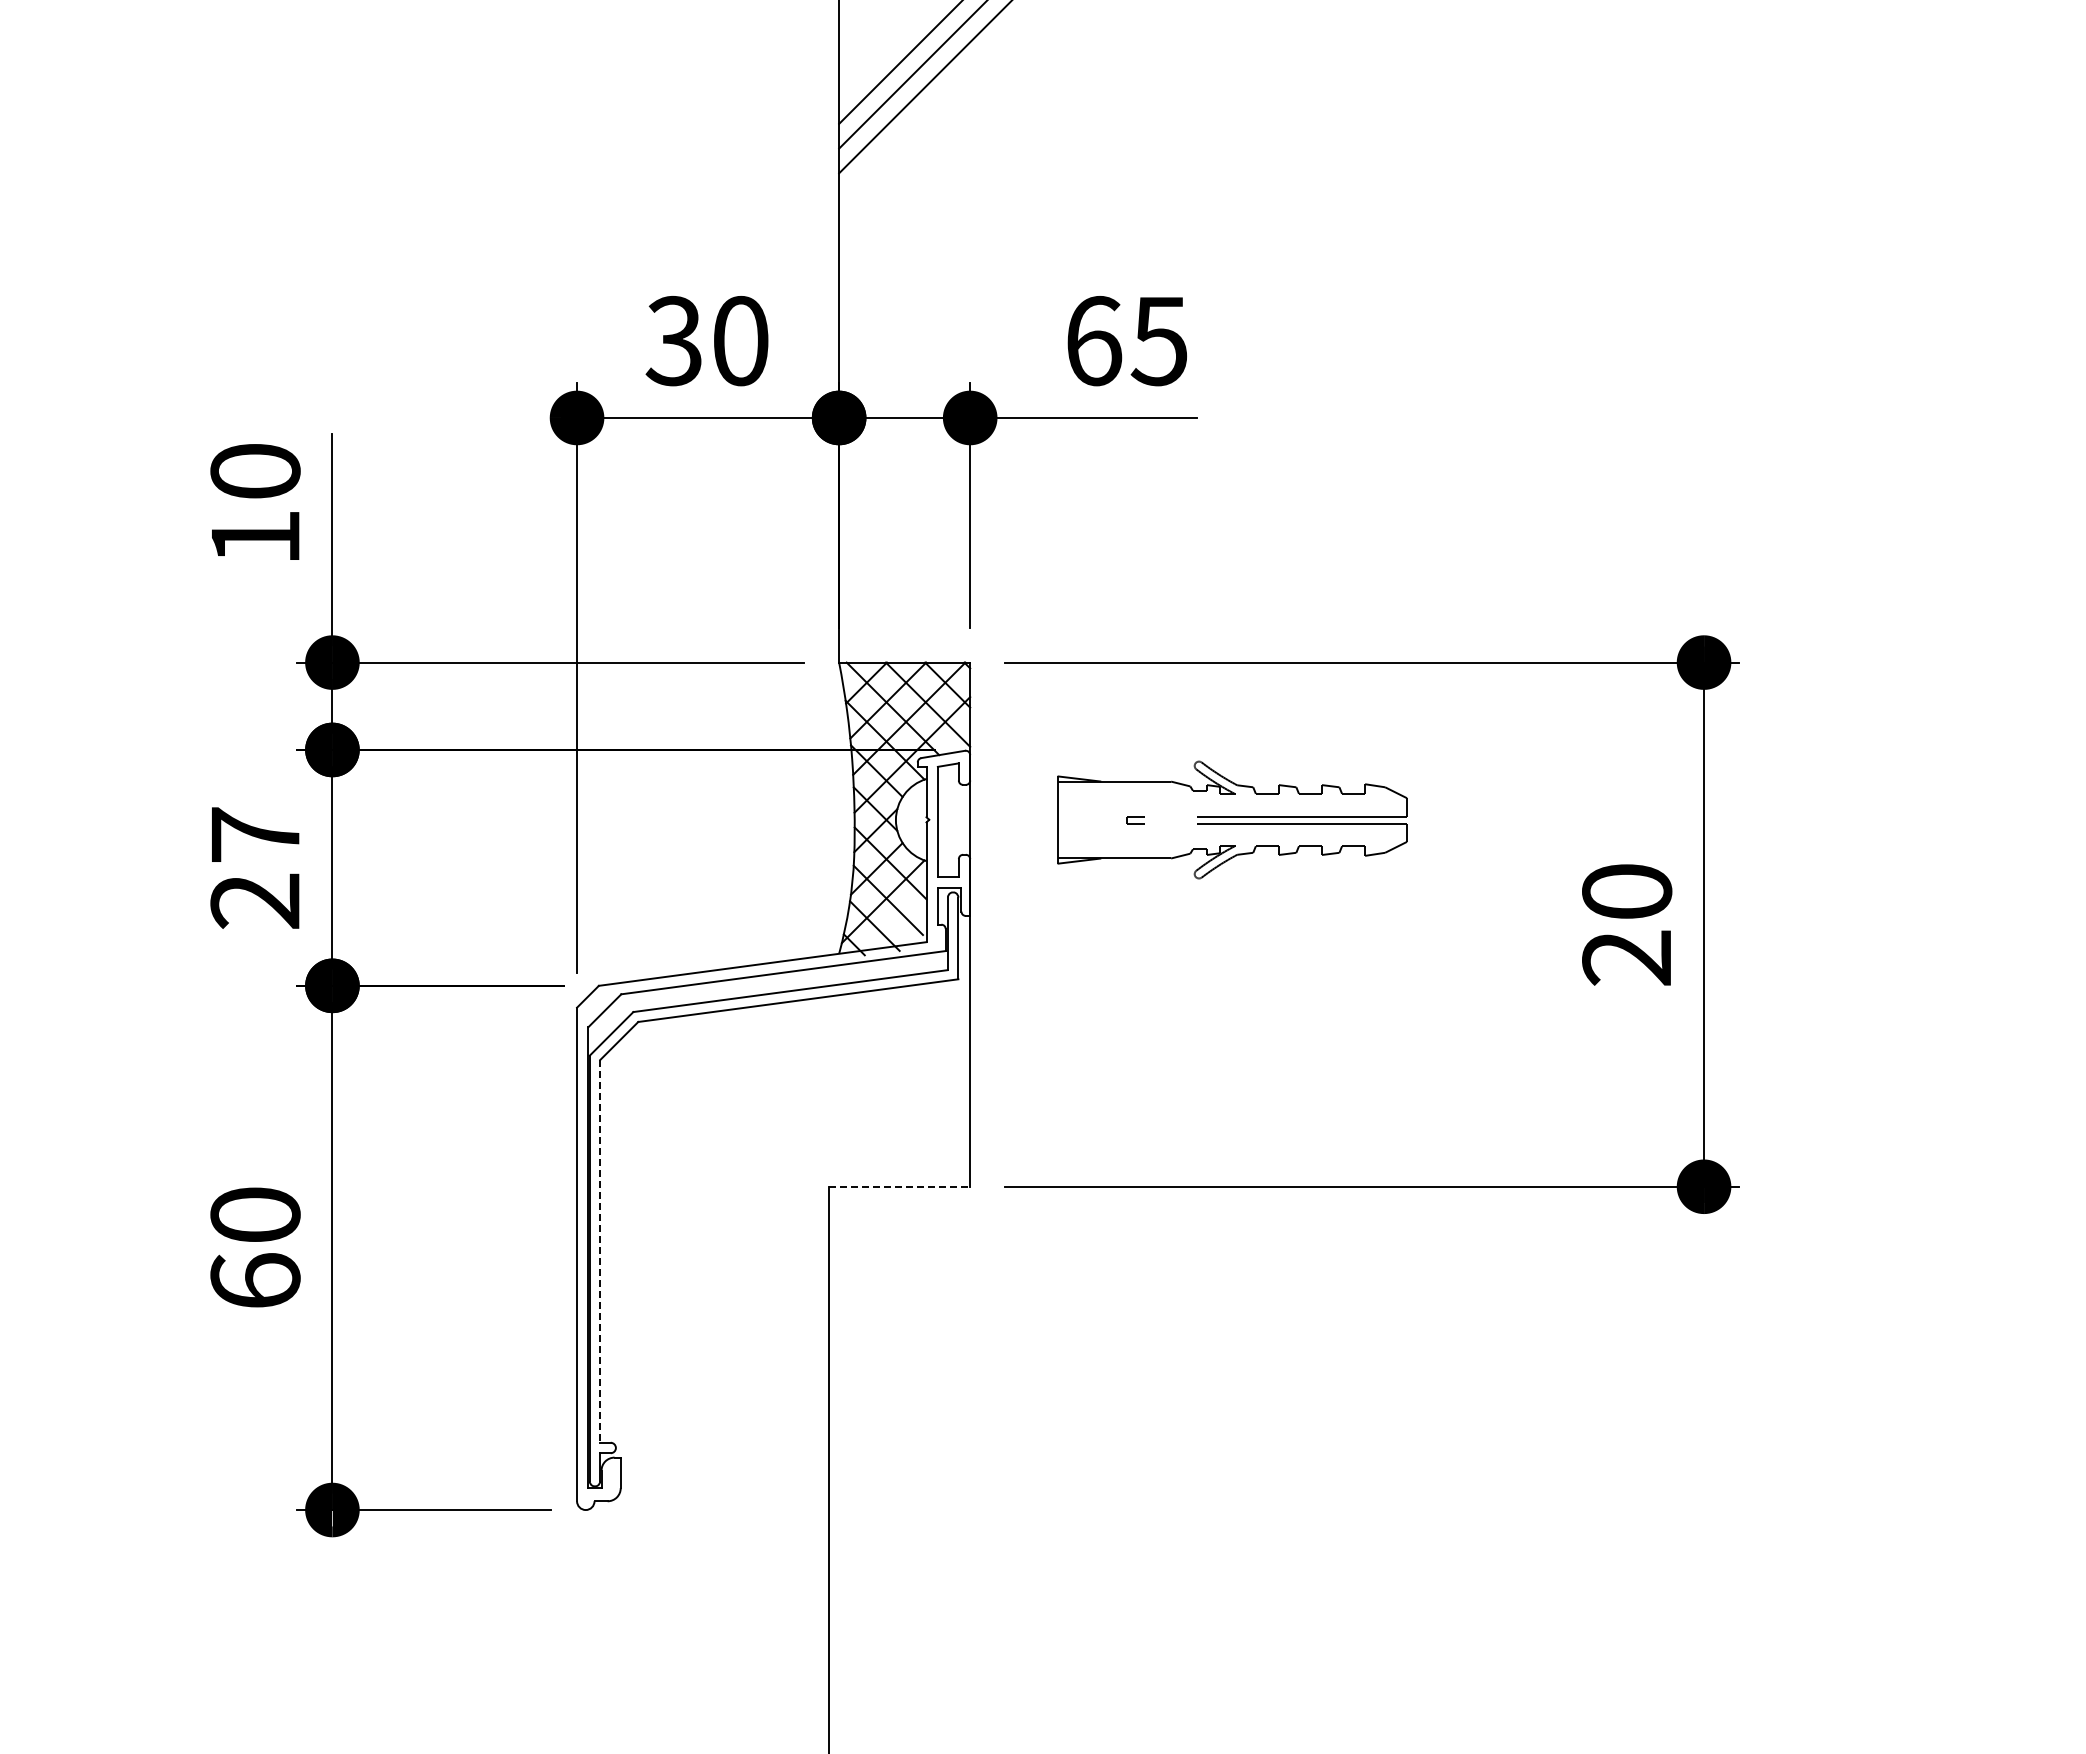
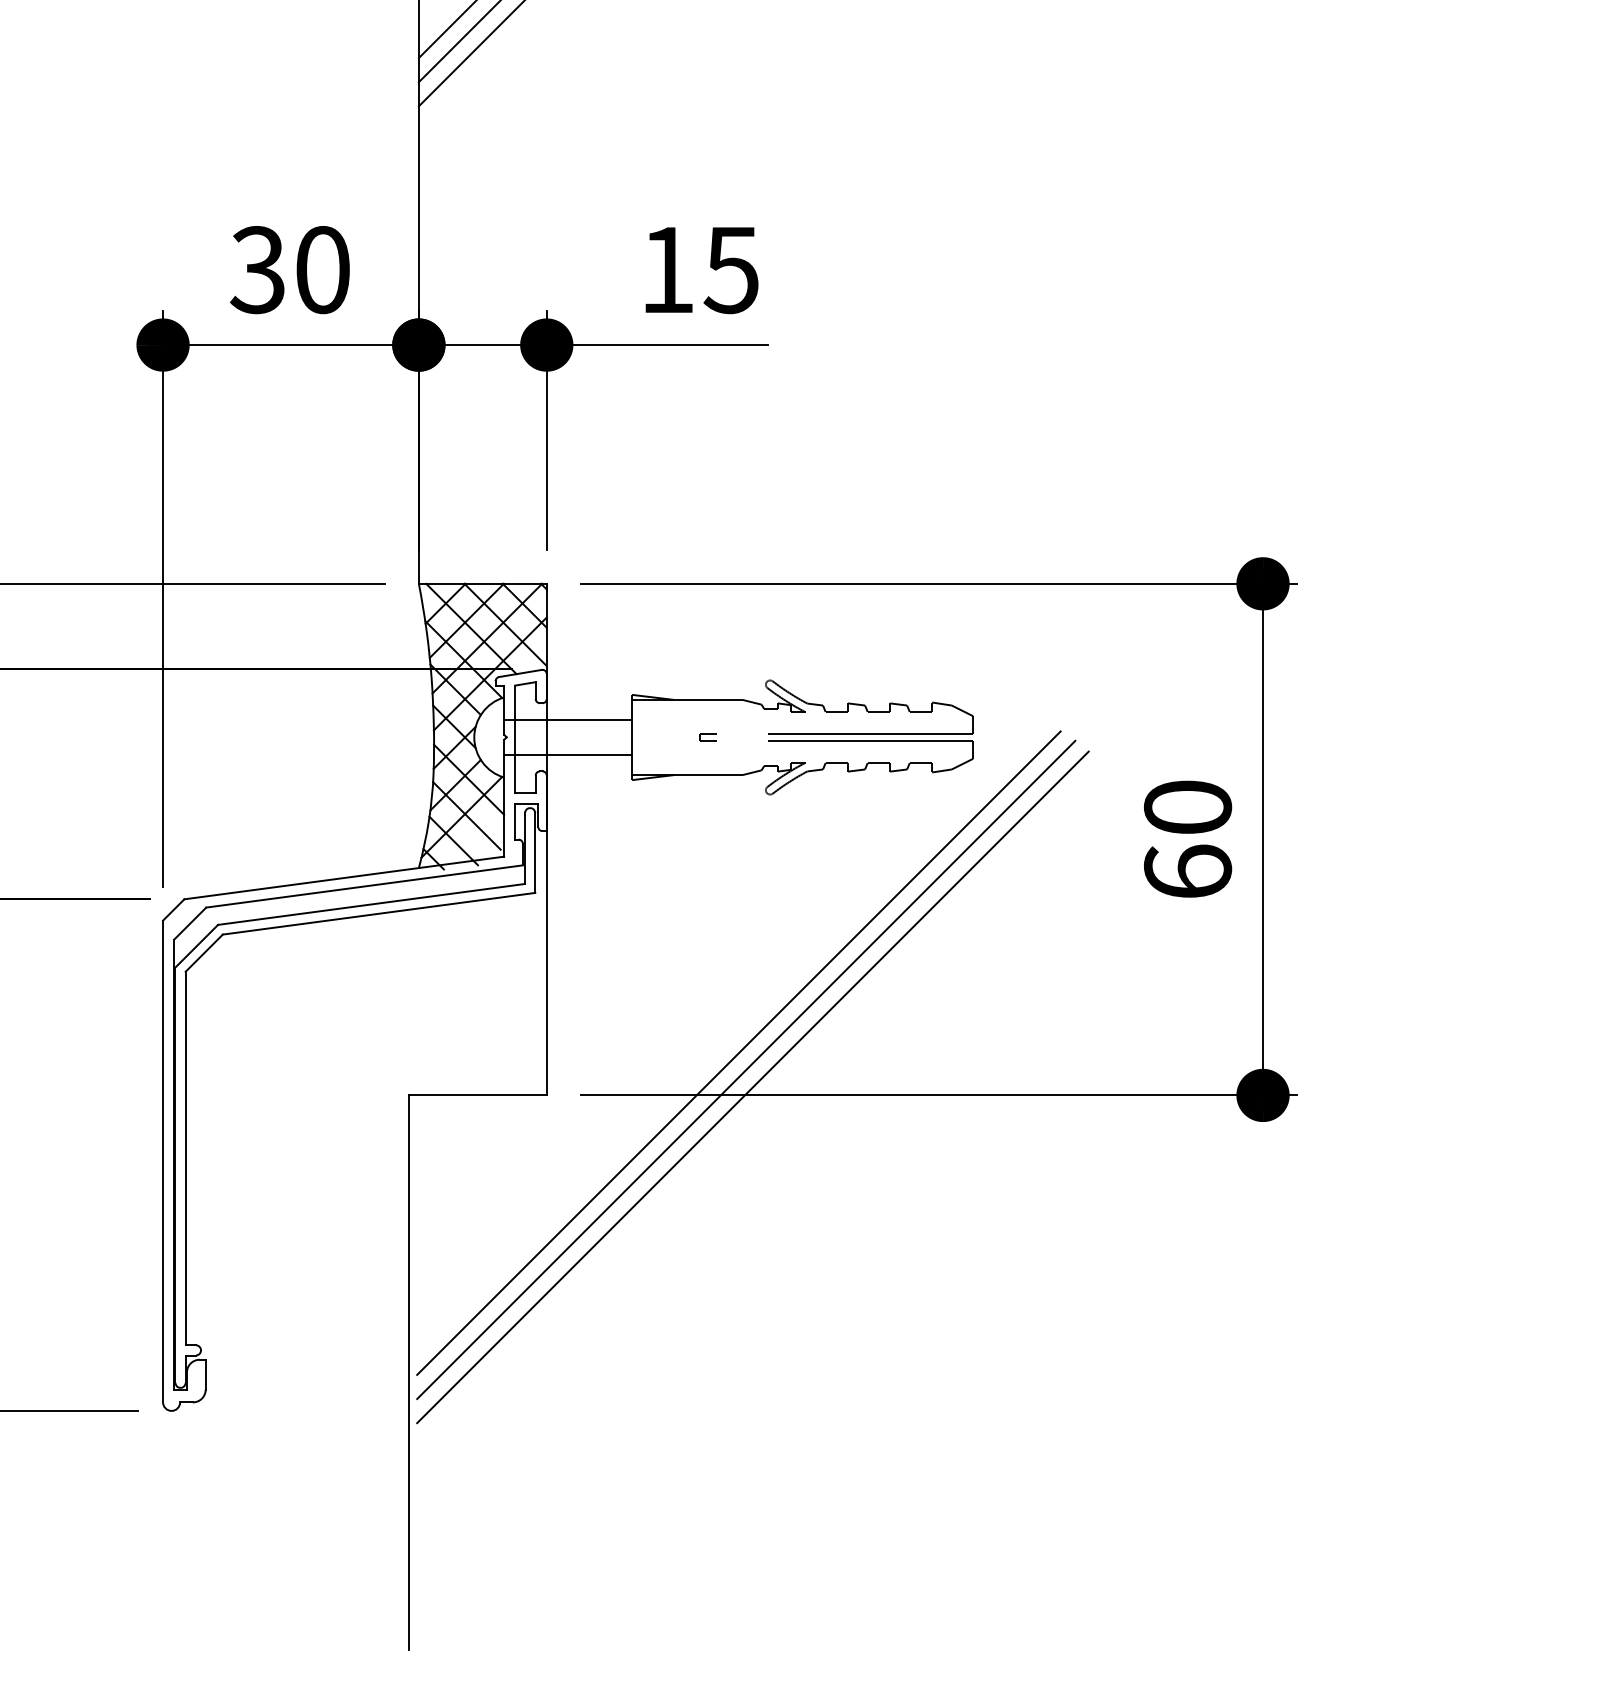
text: (1094, 341) -> (668, 270), 65 -> 15
line: (991, 802) -> (567, 720), added
line: (991, 837) -> (567, 754), added
text: (1627, 957) -> (1188, 871), 20 -> 60
line: (1166, 1143) -> (738, 1053), added
line: (1174, 1160) -> (746, 1069), added
line: (1181, 1178) -> (753, 1087), added
line: (899, 1186) -> (477, 1095), dashed -> solid
line: (600, 1251) -> (185, 1158), dashed -> solid

